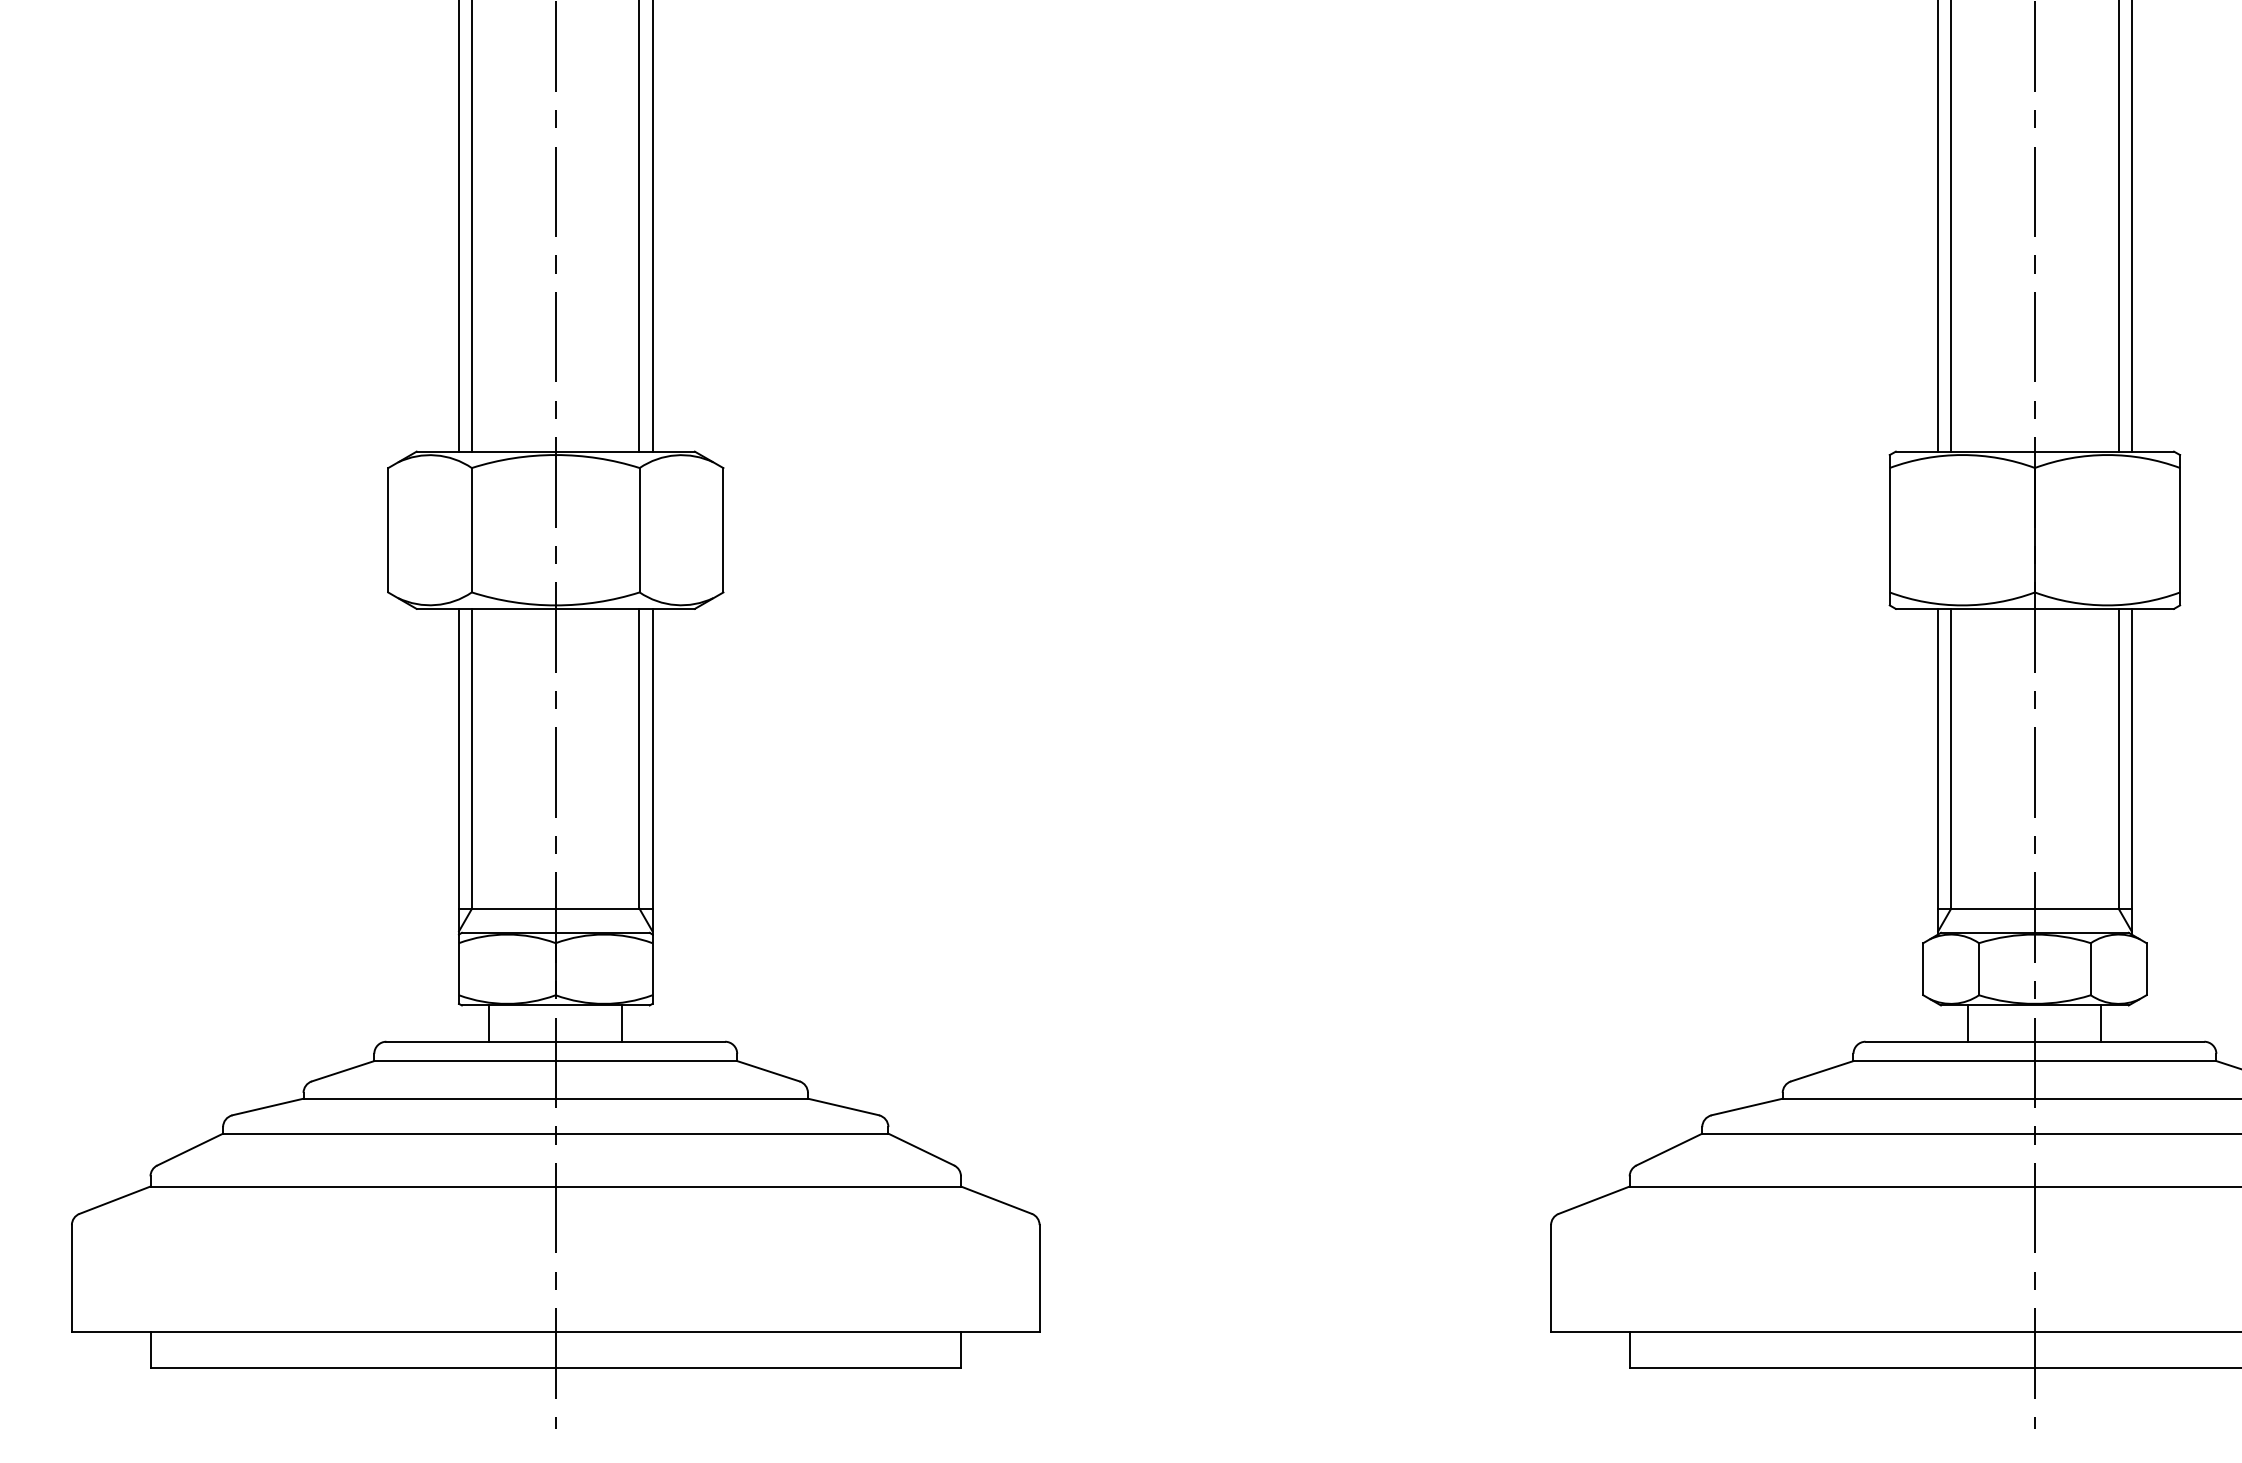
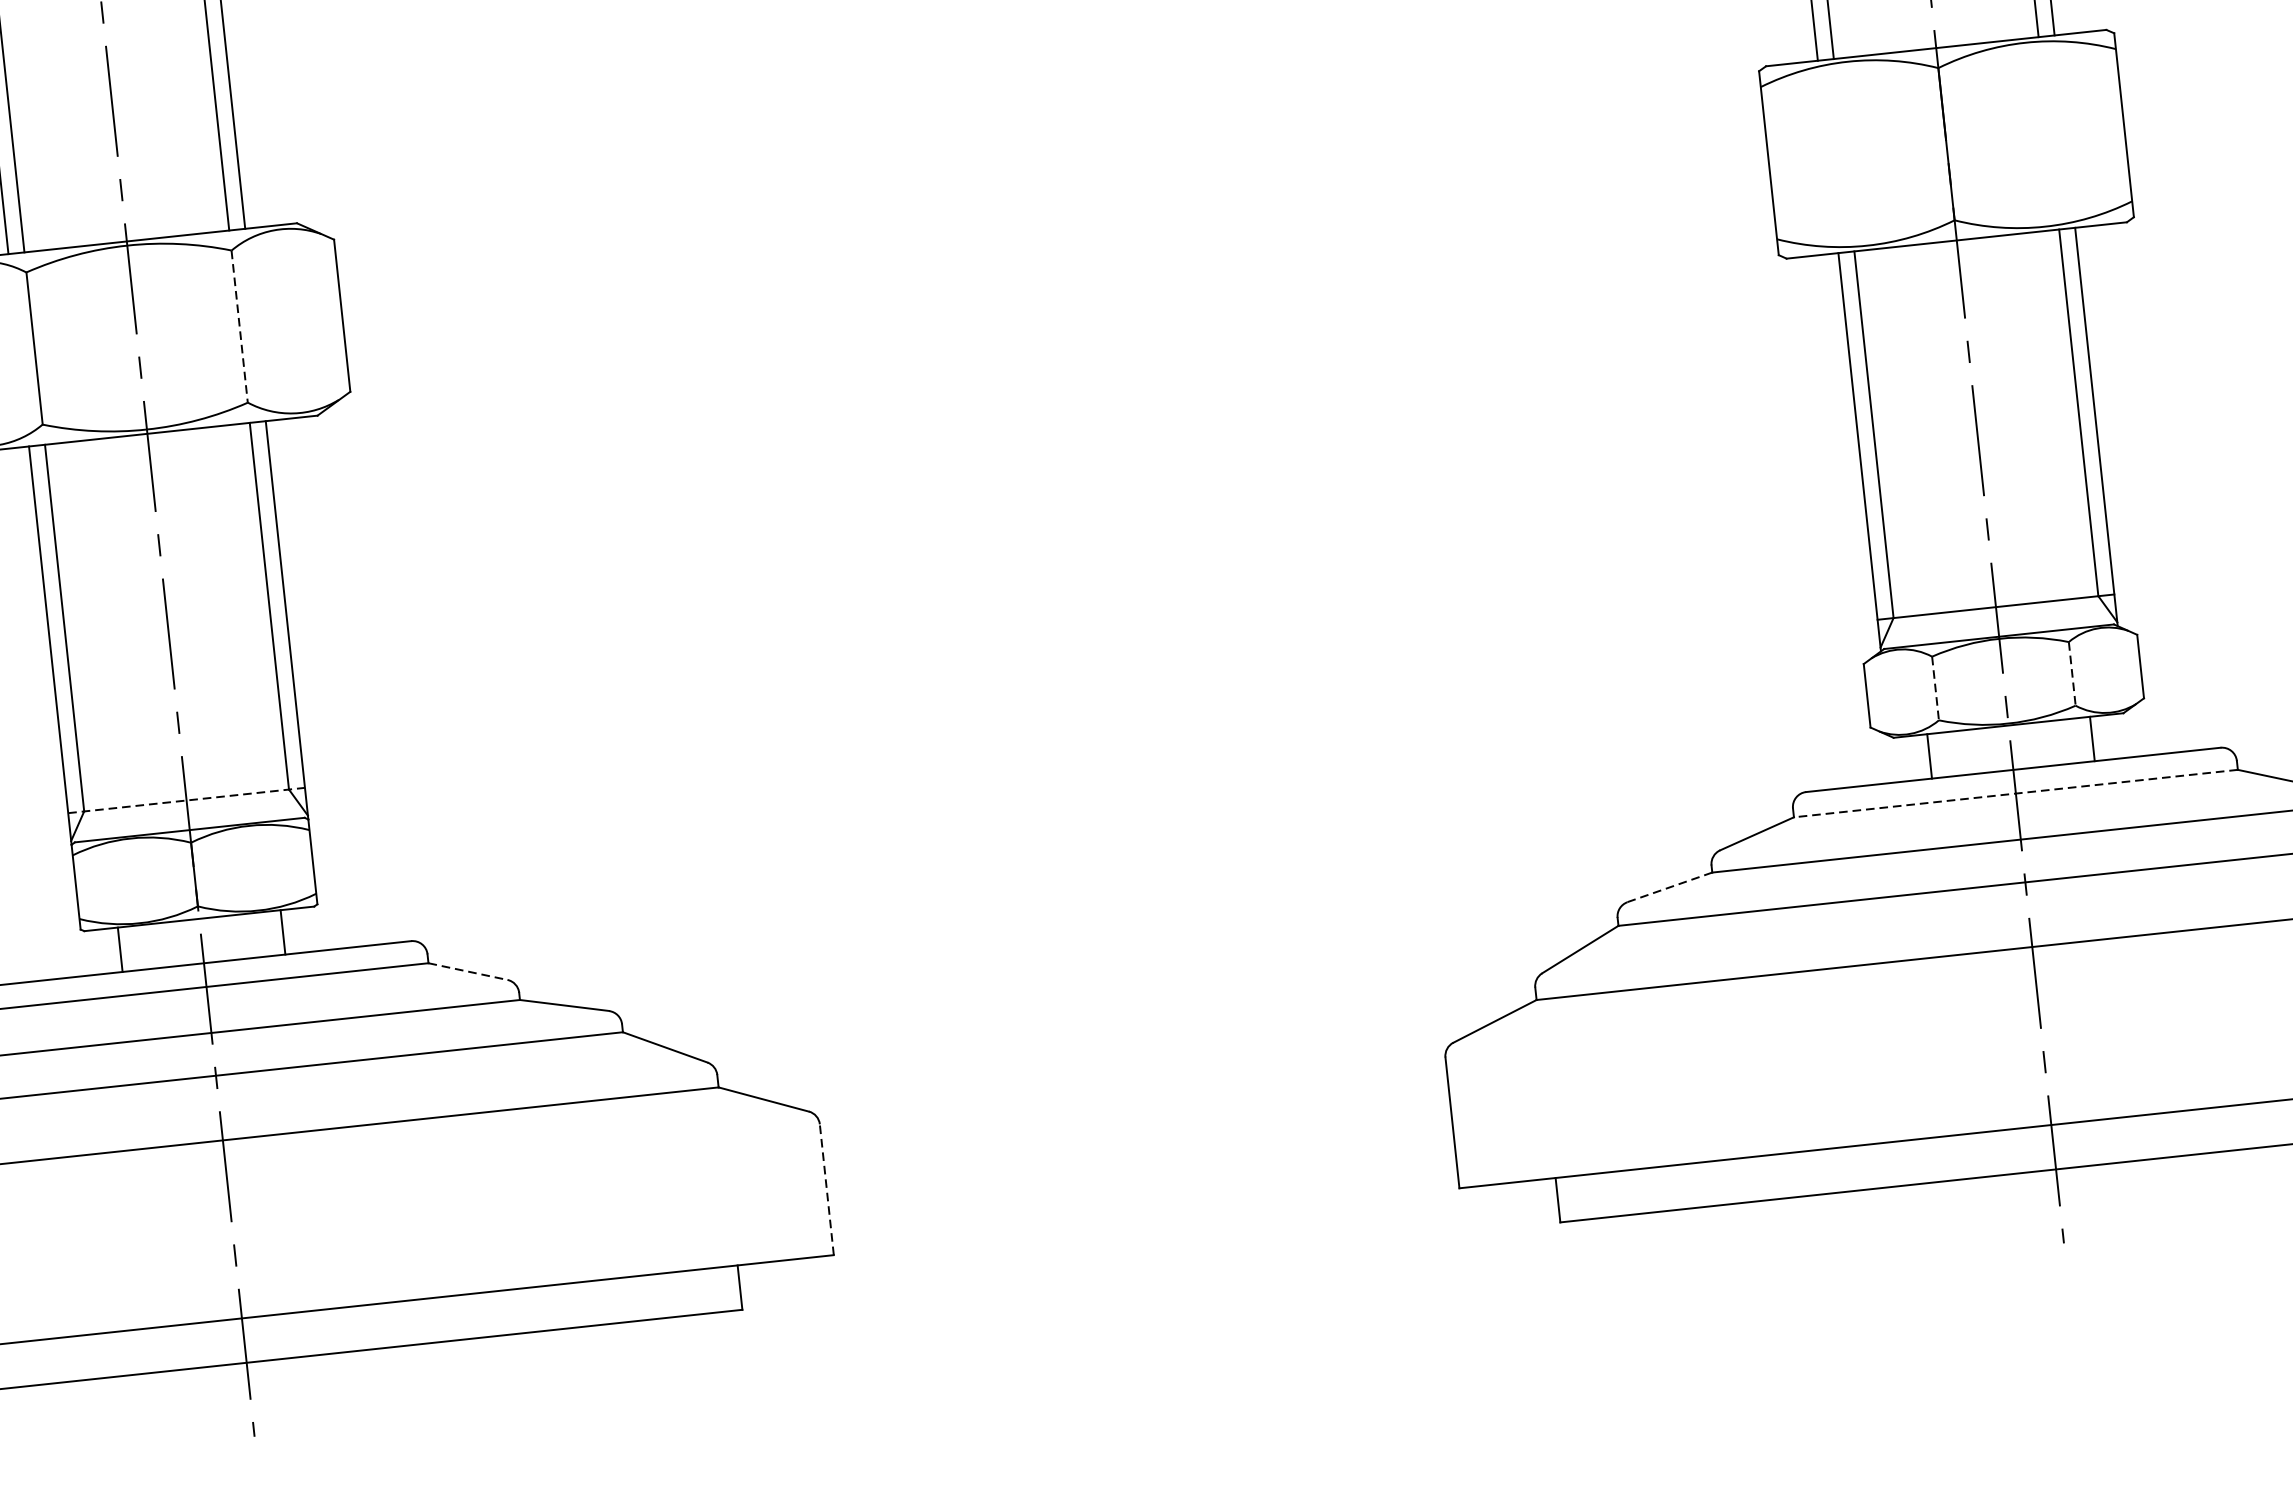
line: (639, 530) -> (239, 326), solid -> dashed
line: (555, 908) -> (186, 800), solid -> dashed
line: (1979, 969) -> (1936, 688), solid -> dashed
line: (2090, 969) -> (2071, 674), solid -> dashed
line: (2034, 1061) -> (2015, 794), solid -> dashed
line: (768, 1071) -> (468, 971), solid -> dashed
line: (1747, 1107) -> (1670, 887), solid -> dashed
line: (1039, 1278) -> (826, 1189), solid -> dashed

